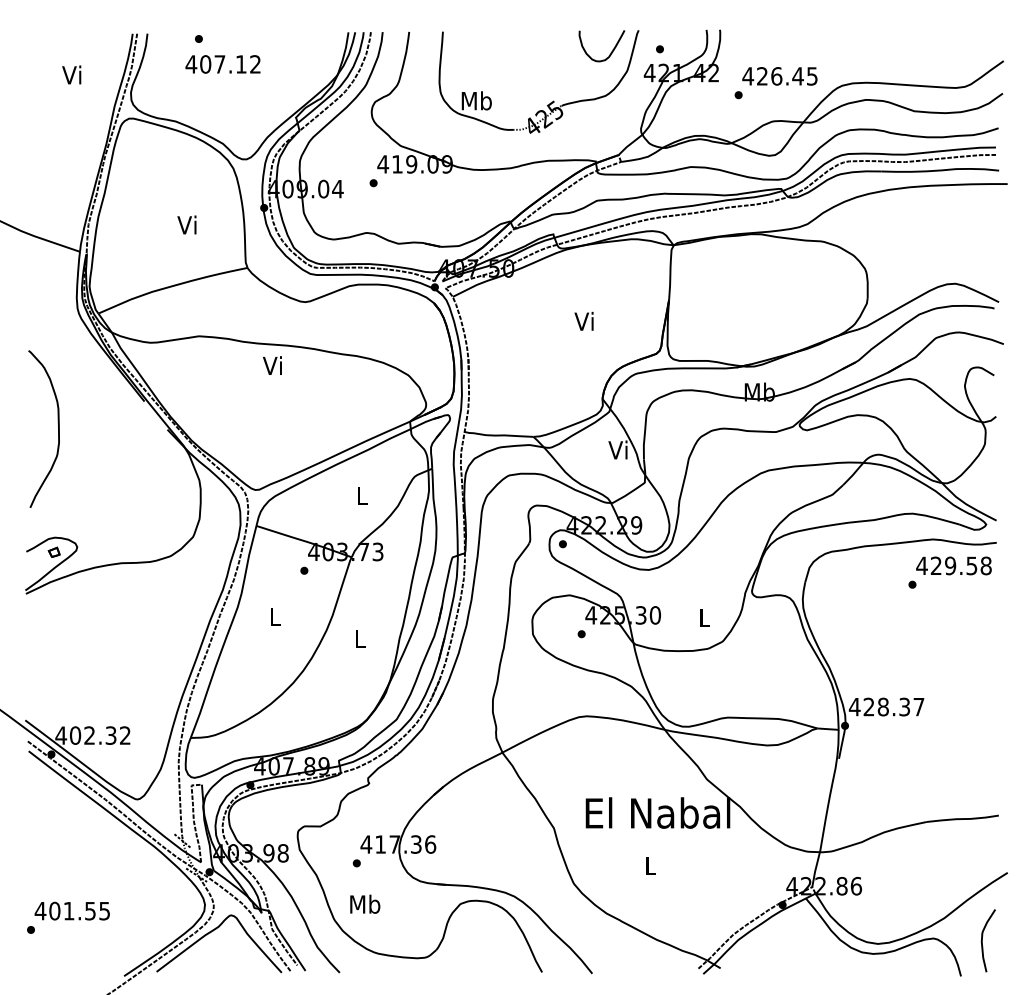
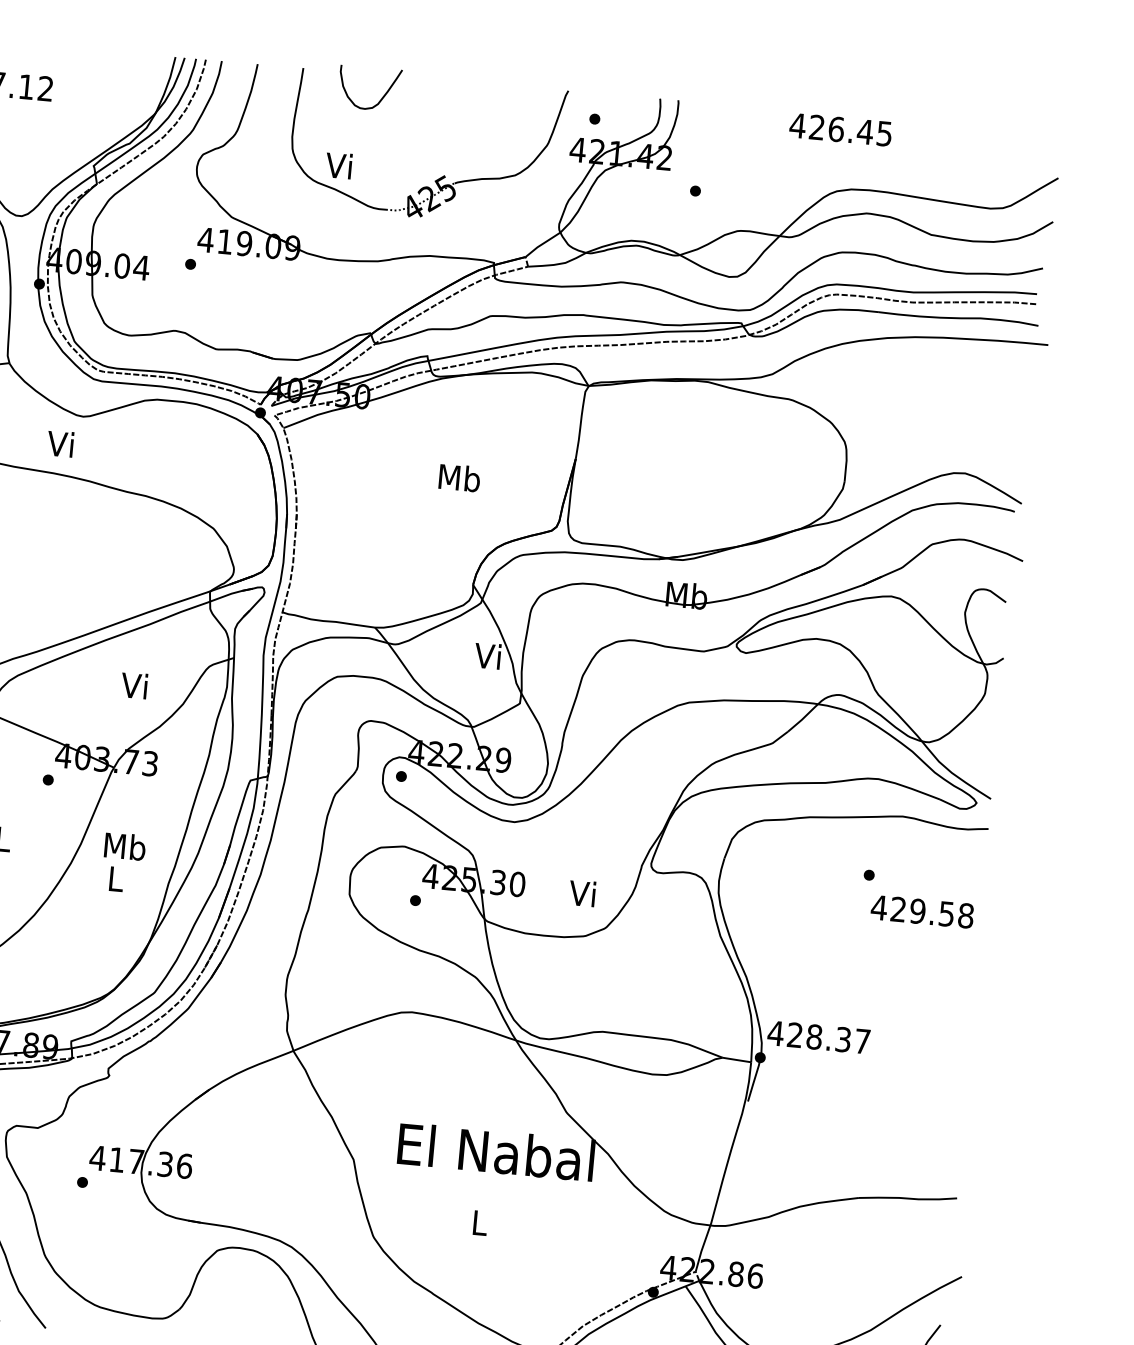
curve: (610, 52) -> (380, 98), moved
text: (779, 76) -> (840, 129), moved
text: (476, 100) -> (340, 165), Mb -> Vi
text: (585, 321) -> (459, 478), Vi -> Mb
text: (272, 365) -> (60, 443), moved
text: (360, 495) -> (133, 685), L -> Vi
text: (953, 565) -> (921, 911), moved
text: (703, 617) -> (582, 893), L -> Vi
text: (365, 903) -> (125, 845), moved

